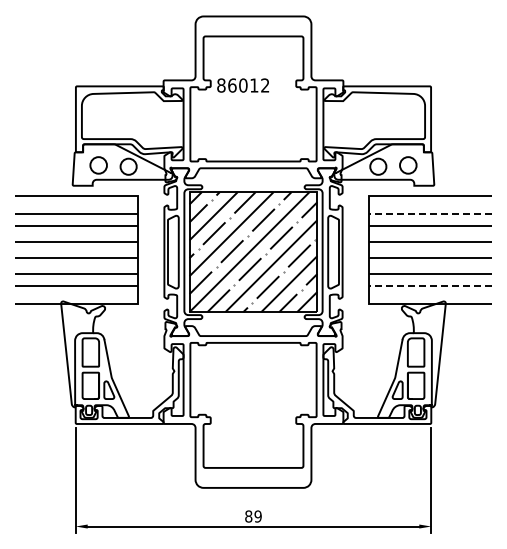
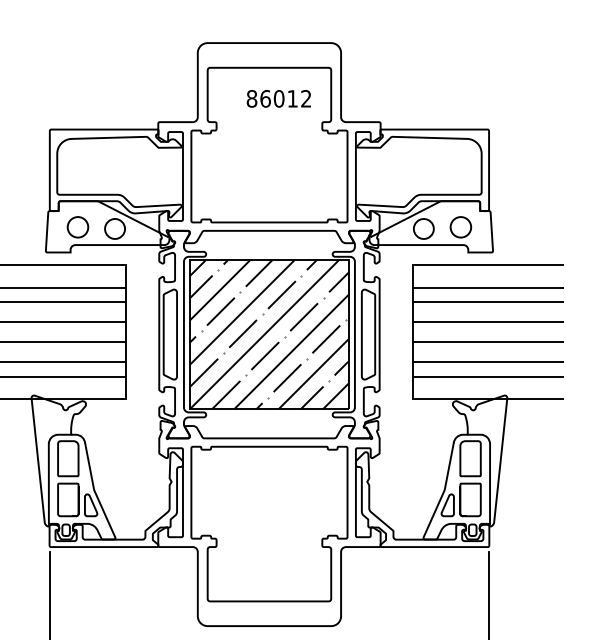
text: (242, 85) -> (278, 98), moved
line: (430, 214) -> (488, 288), dashed -> solid
line: (430, 286) -> (488, 377), dashed -> solid

